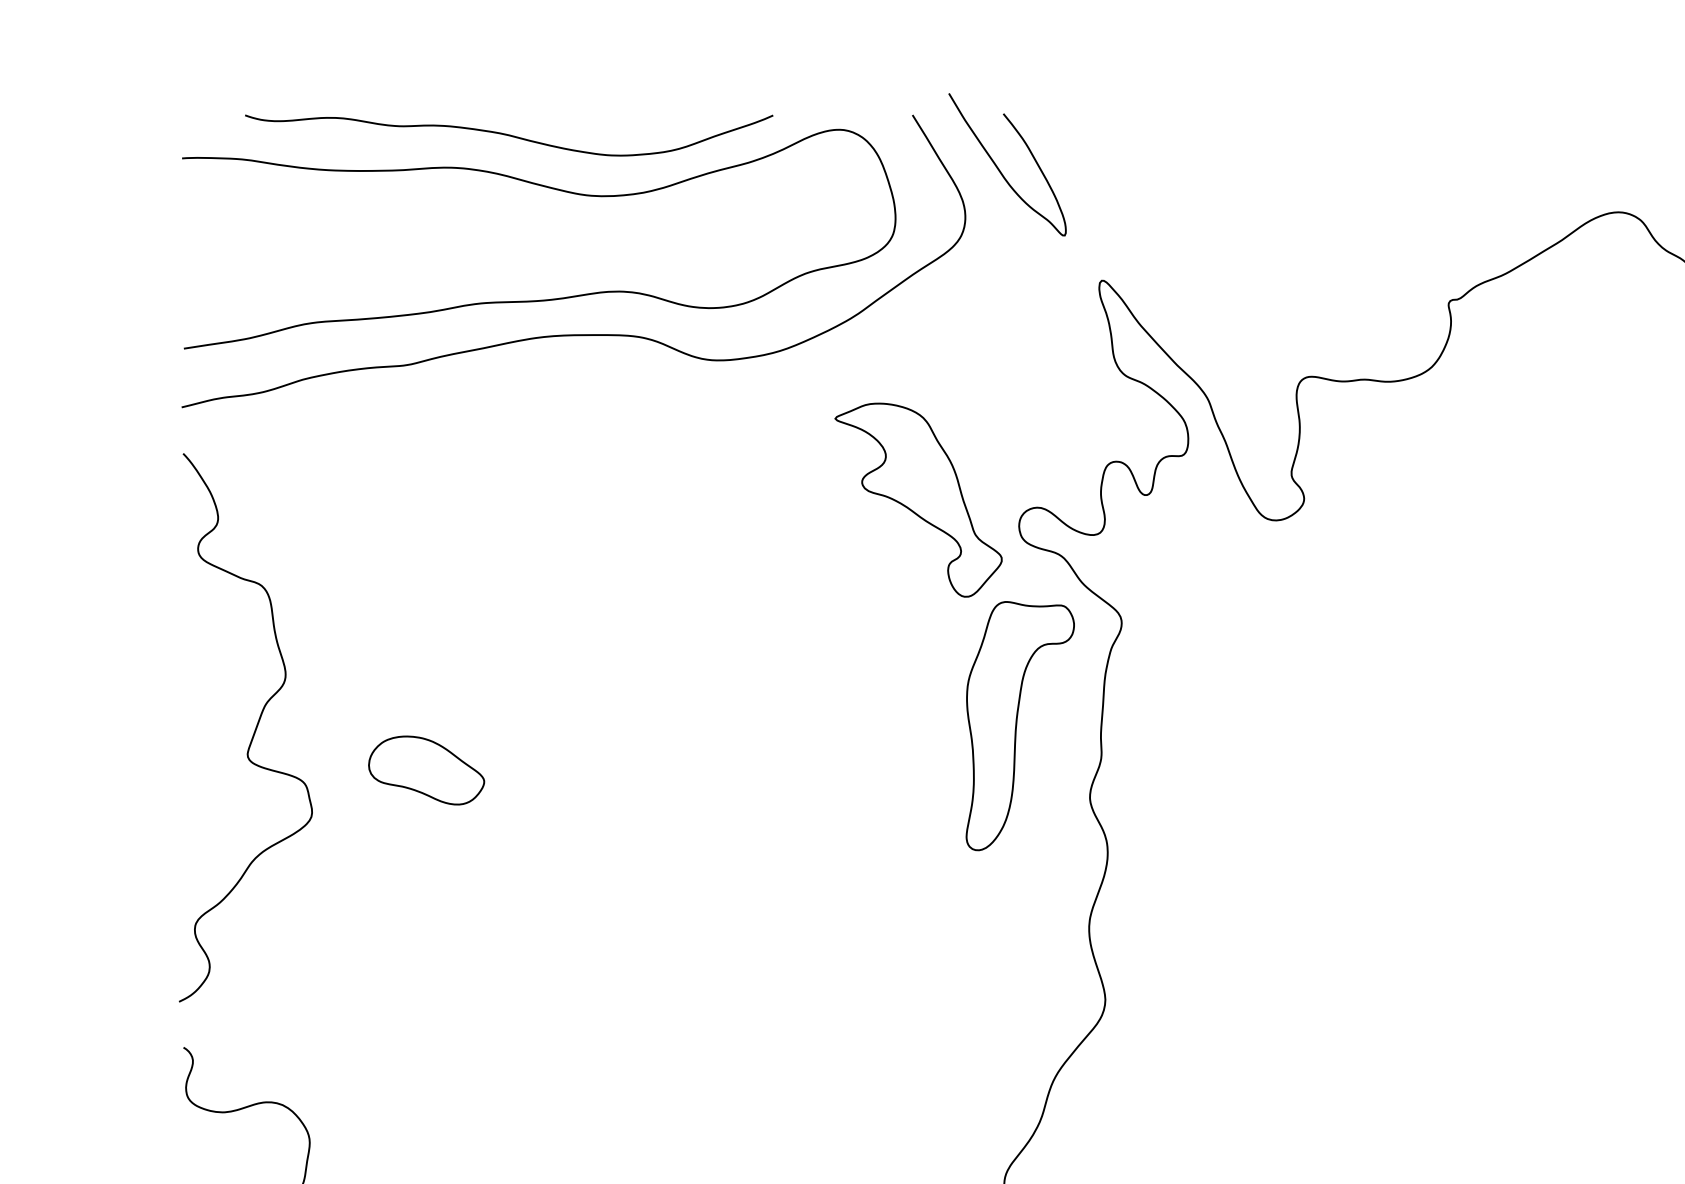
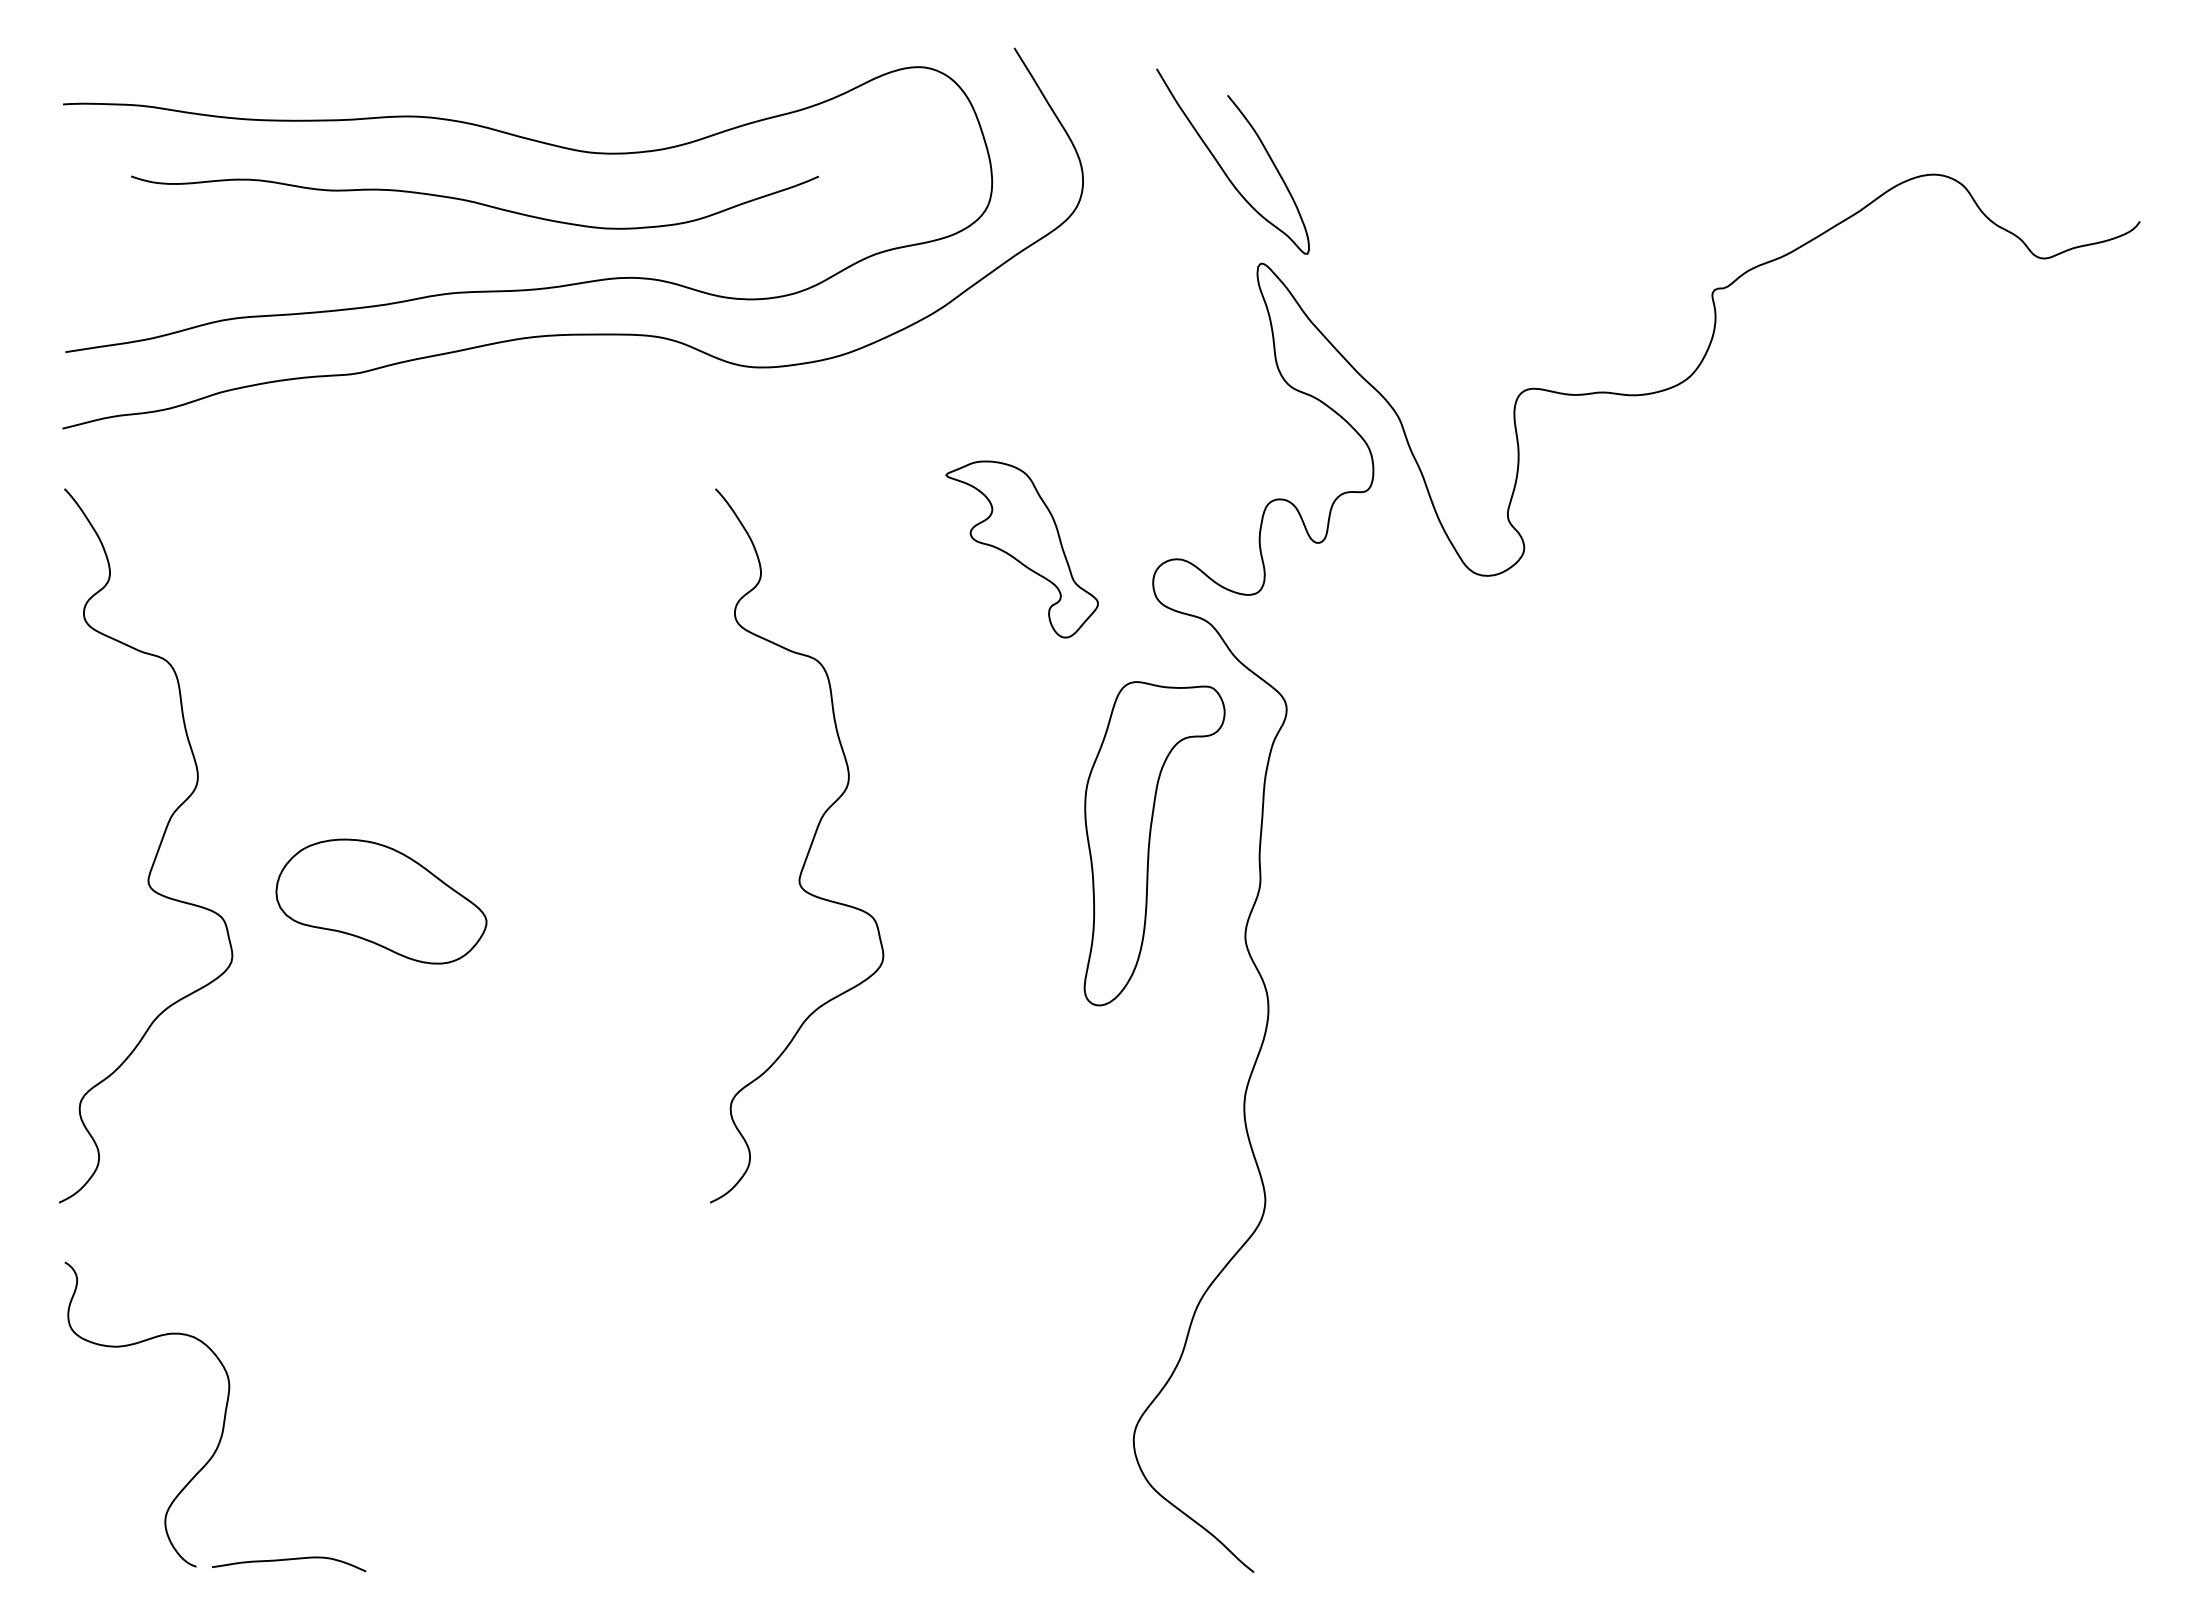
curve: (508, 135) -> (474, 202), moved
curve: (999, 169) -> (1222, 167), moved
part: (918, 500) -> (1021, 549), size x0.7
curve: (754, 730) -> (808, 849), added
part: (426, 770) -> (381, 901), size x1.4

